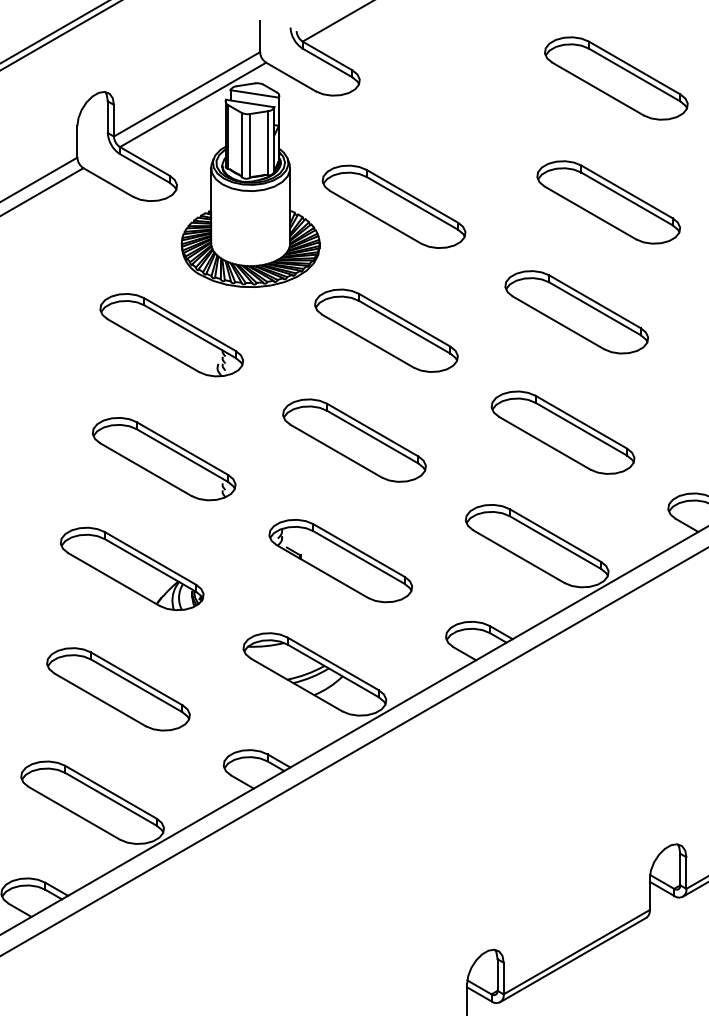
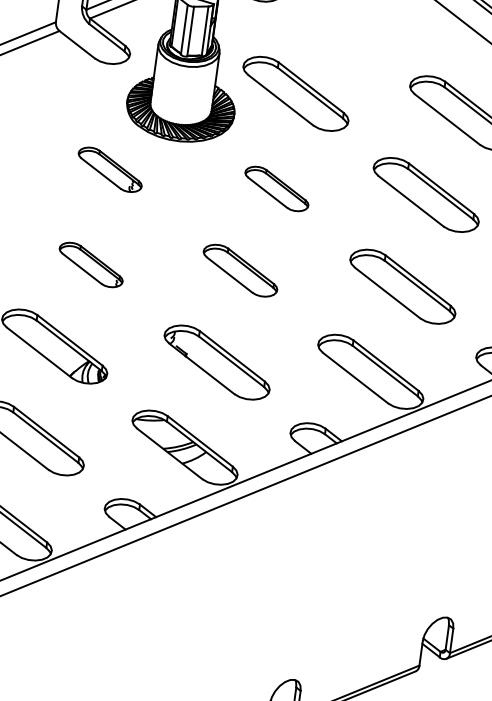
part: (386, 330) -> (276, 188), size x0.6
part: (171, 335) -> (109, 169), size x0.6
part: (354, 440) -> (240, 270), size x0.7
part: (164, 459) -> (91, 265), size x0.6

